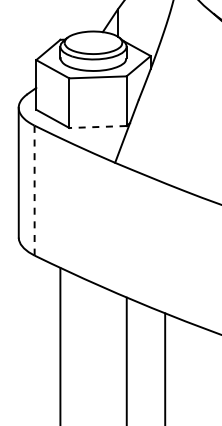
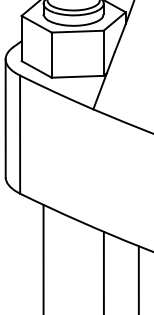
line: (97, 127) -> (77, 77), dashed -> solid
line: (34, 190) -> (20, 134), dashed -> solid

